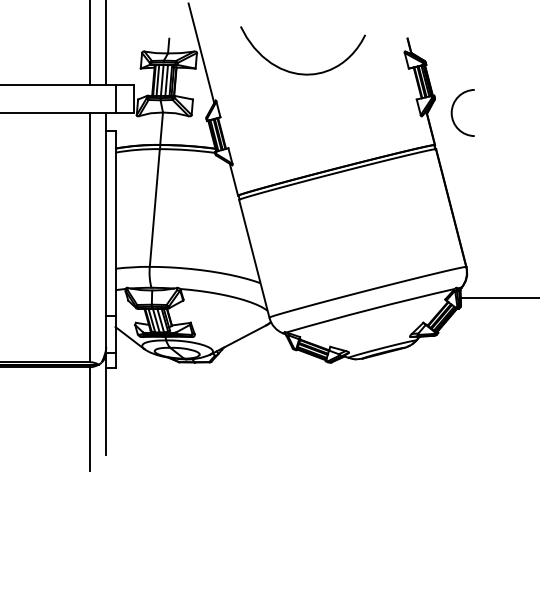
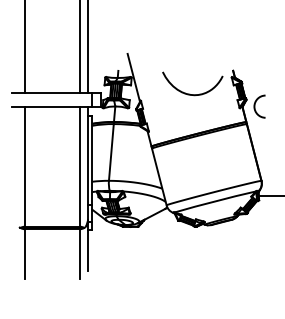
curve: (296, 71) -> (189, 93), moved

